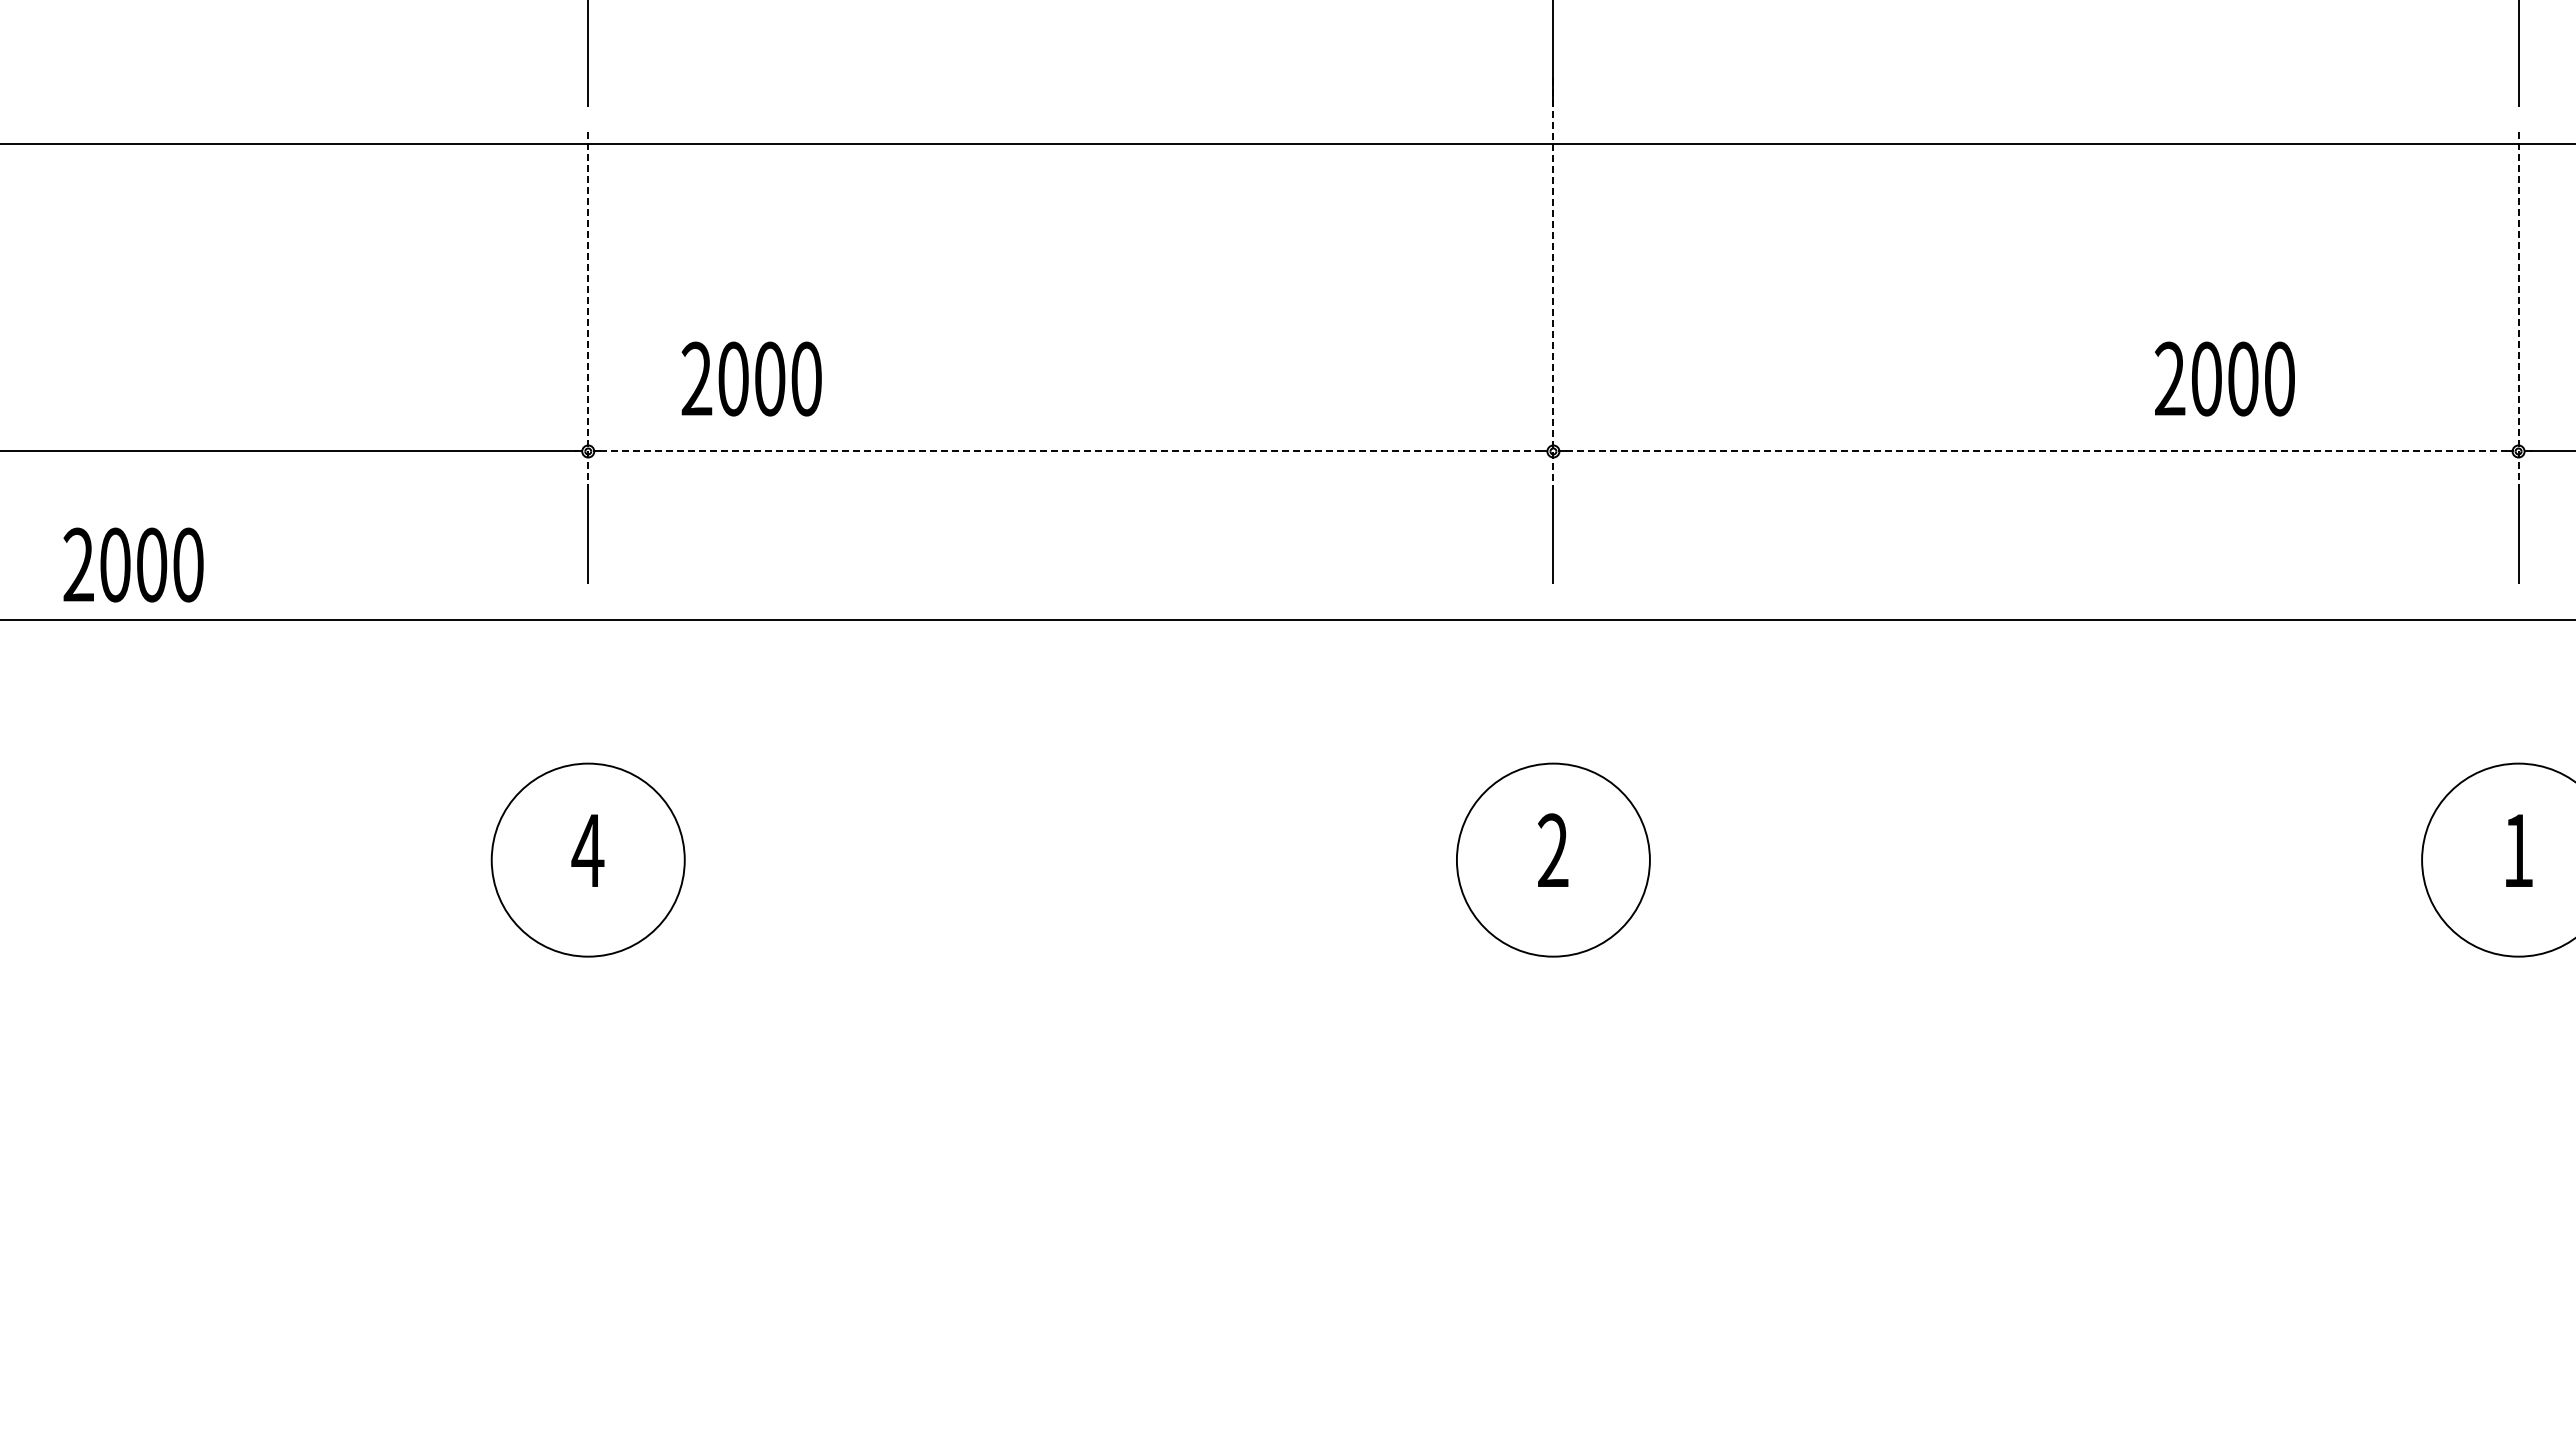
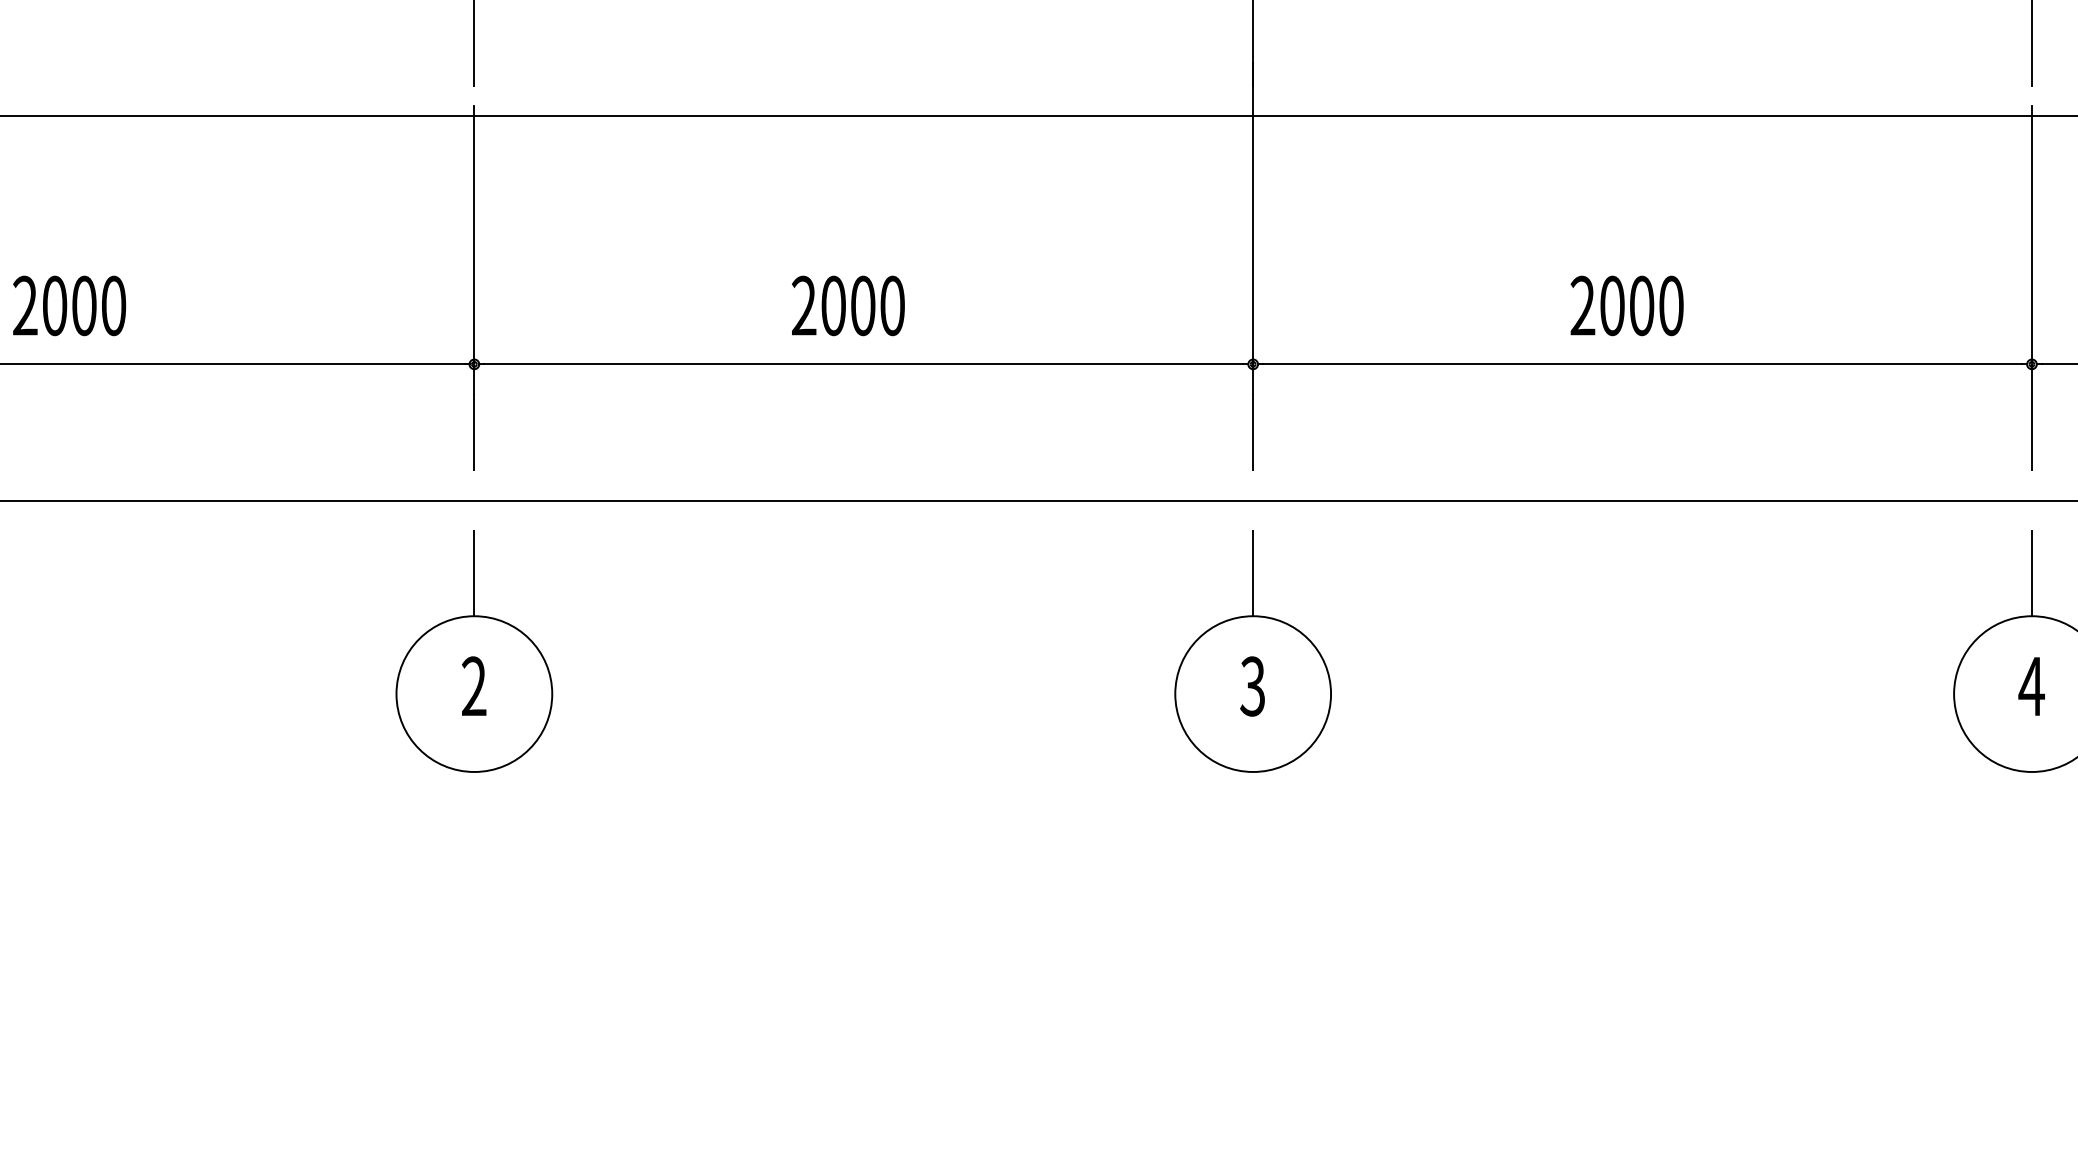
line: (1553, 283) -> (1253, 228), dashed -> solid
line: (588, 310) -> (474, 250), dashed -> solid
line: (2518, 310) -> (2031, 250), dashed -> solid
text: (751, 378) -> (848, 305), moved
text: (2224, 378) -> (1626, 305), moved
line: (1070, 451) -> (863, 364), dashed -> solid
line: (2036, 451) -> (1642, 364), dashed -> solid
text: (133, 564) -> (69, 305), moved
line: (588, 709) -> (474, 572), added
line: (1553, 709) -> (1253, 572), added
line: (2518, 709) -> (2031, 572), added
text: (587, 849) -> (473, 685), 4 -> 2
text: (1552, 850) -> (1252, 686), 2 -> 3
text: (2517, 850) -> (2031, 686), 1 -> 4

